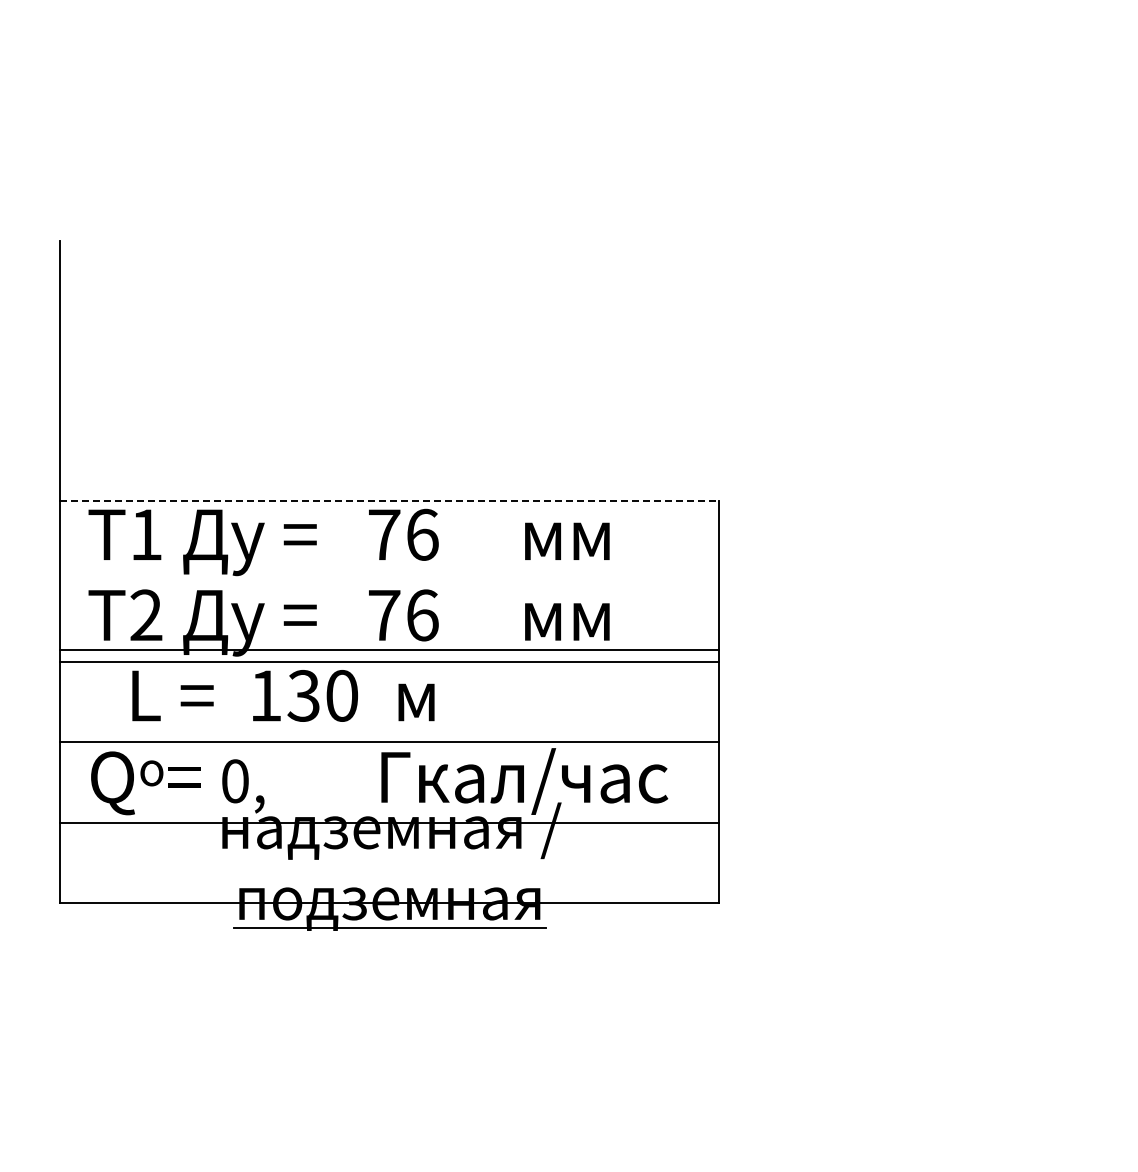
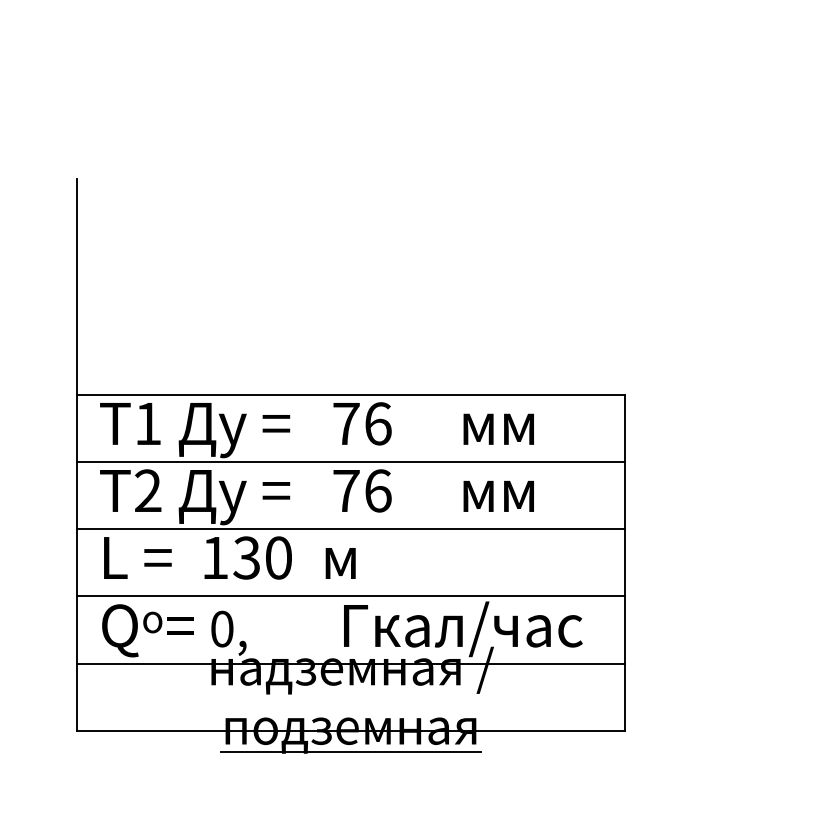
line: (390, 500) -> (351, 395), dashed -> solid
line: (389, 650) -> (350, 462), moved
text: (283, 695) -> (229, 557), moved

